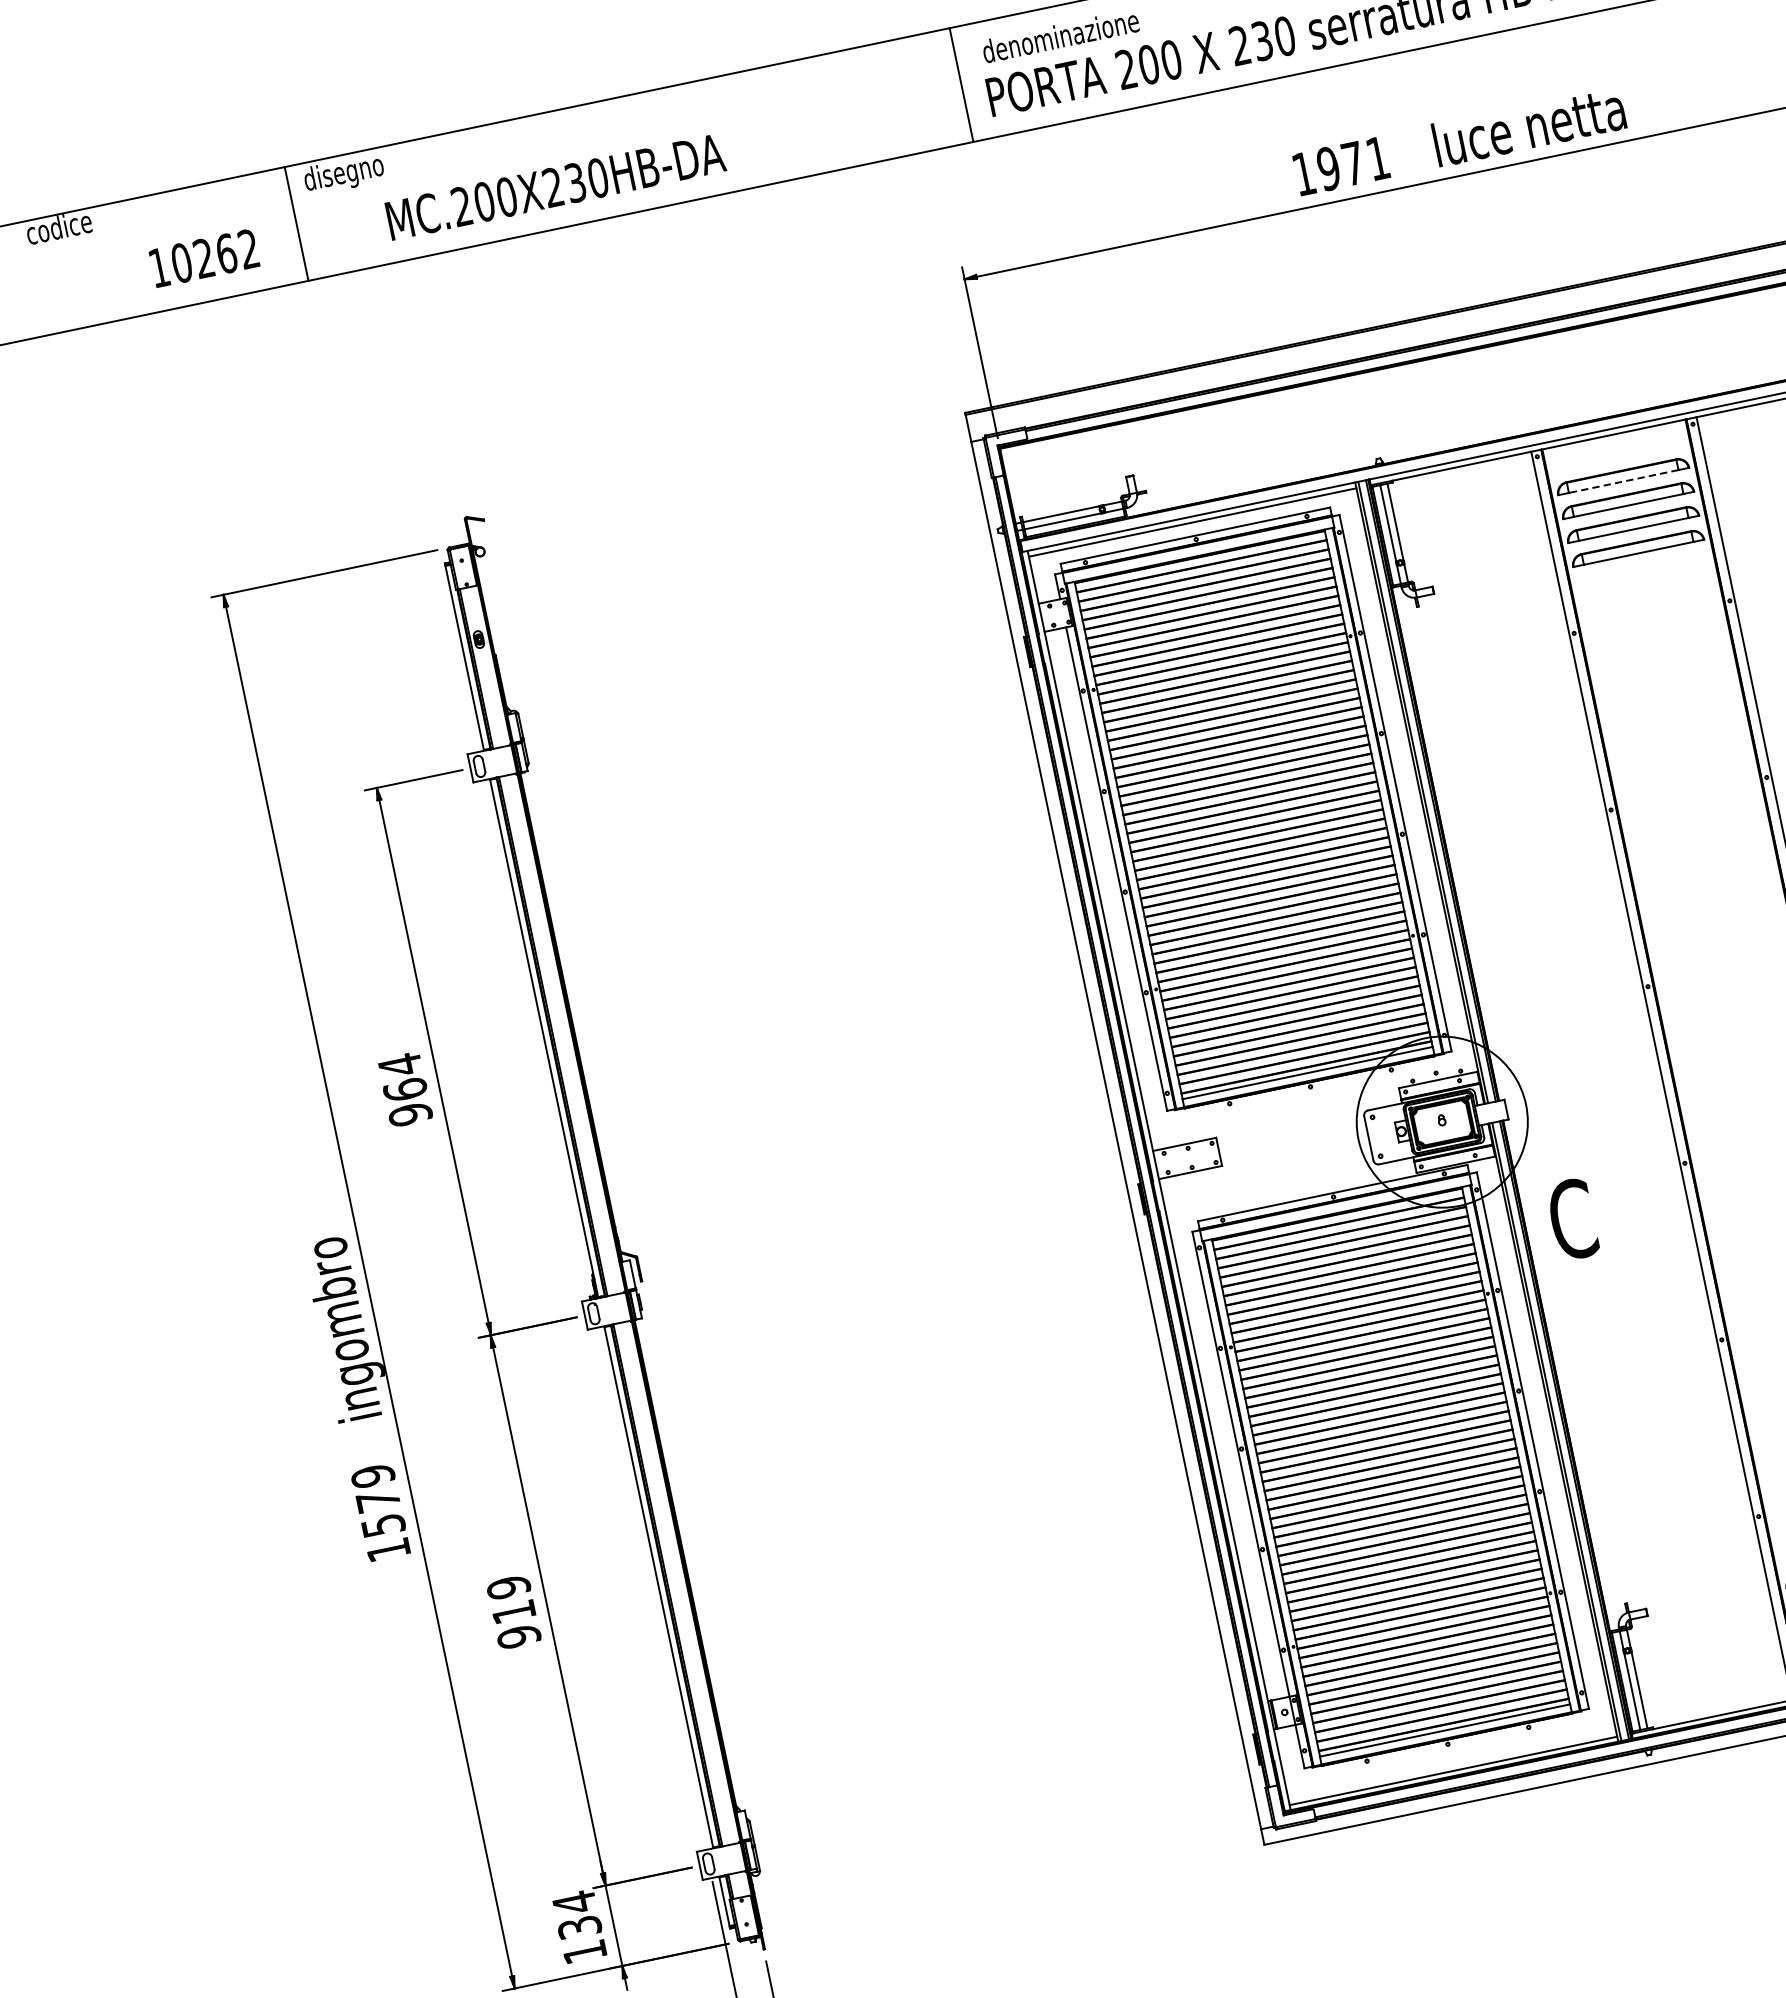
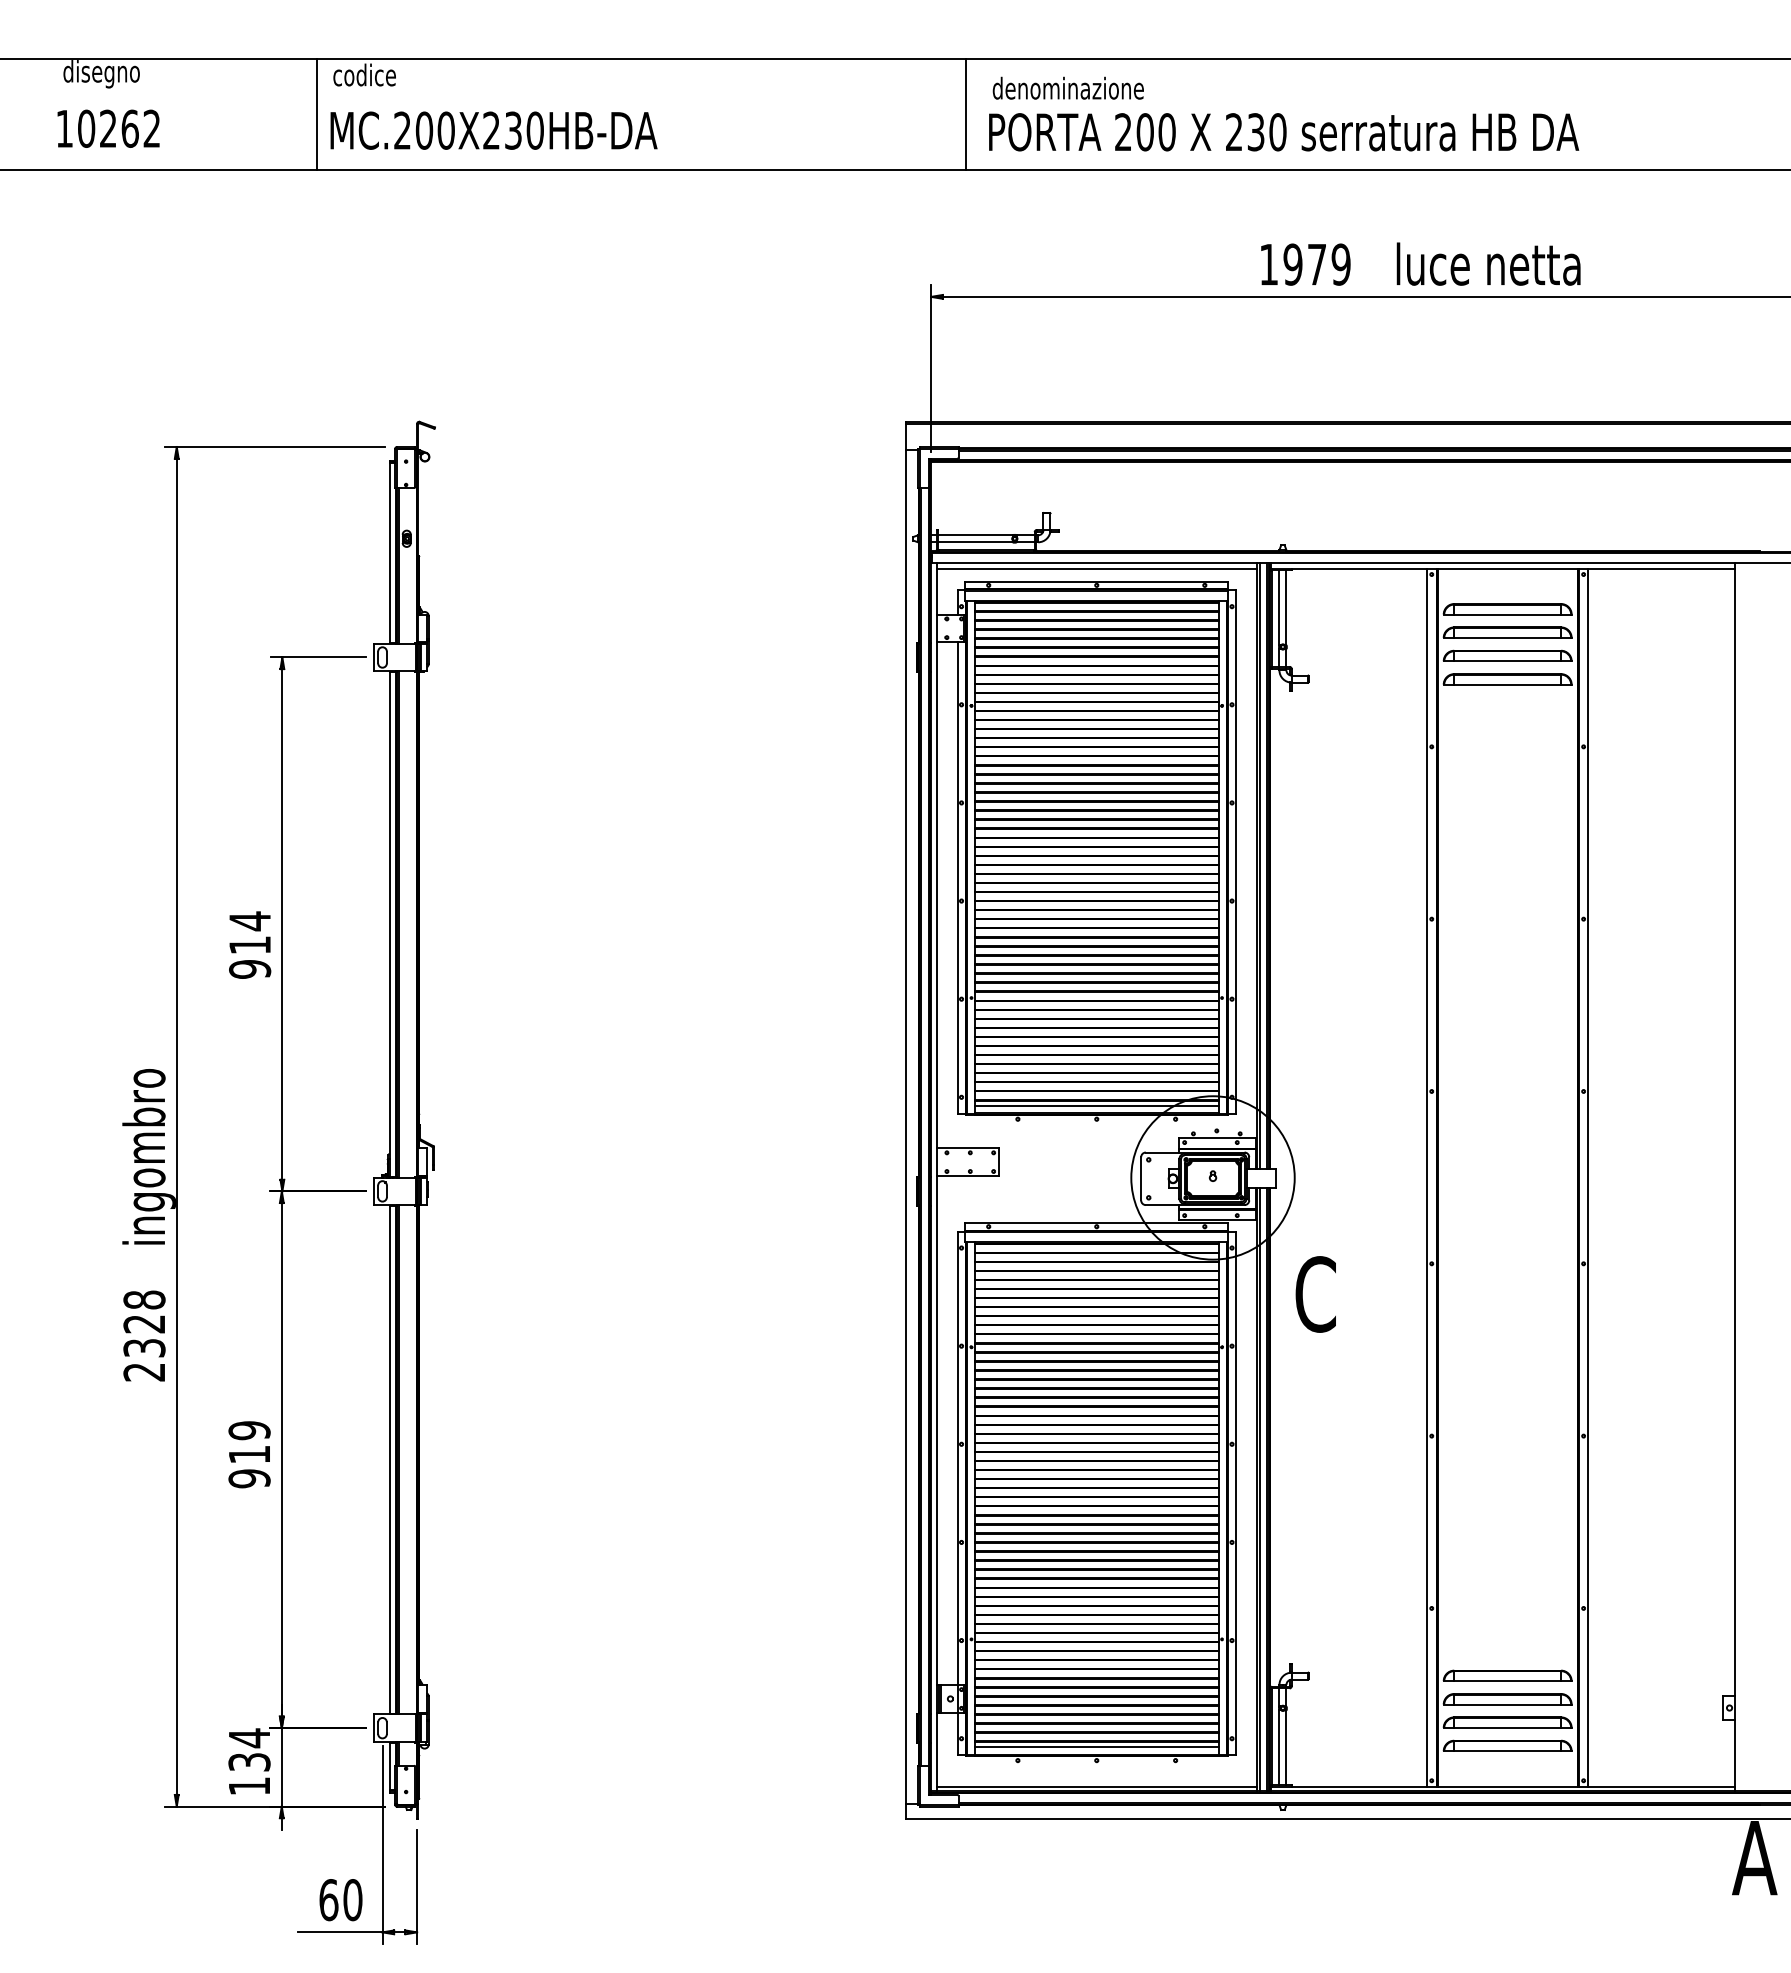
text: (1377, 158) -> (1340, 264), 1971 -> 1979
text: (344, 174) -> (371, 77), disegno -> codice
text: (555, 186) -> (493, 130), moved
text: (66, 229) -> (101, 74), codice -> disegno
text: (204, 258) -> (108, 128), moved
line: (1623, 481) -> (1507, 614), dashed -> solid
text: (405, 1088) -> (250, 944), 964 -> 914
text: (380, 1512) -> (144, 1335), 1579 -> 2328

